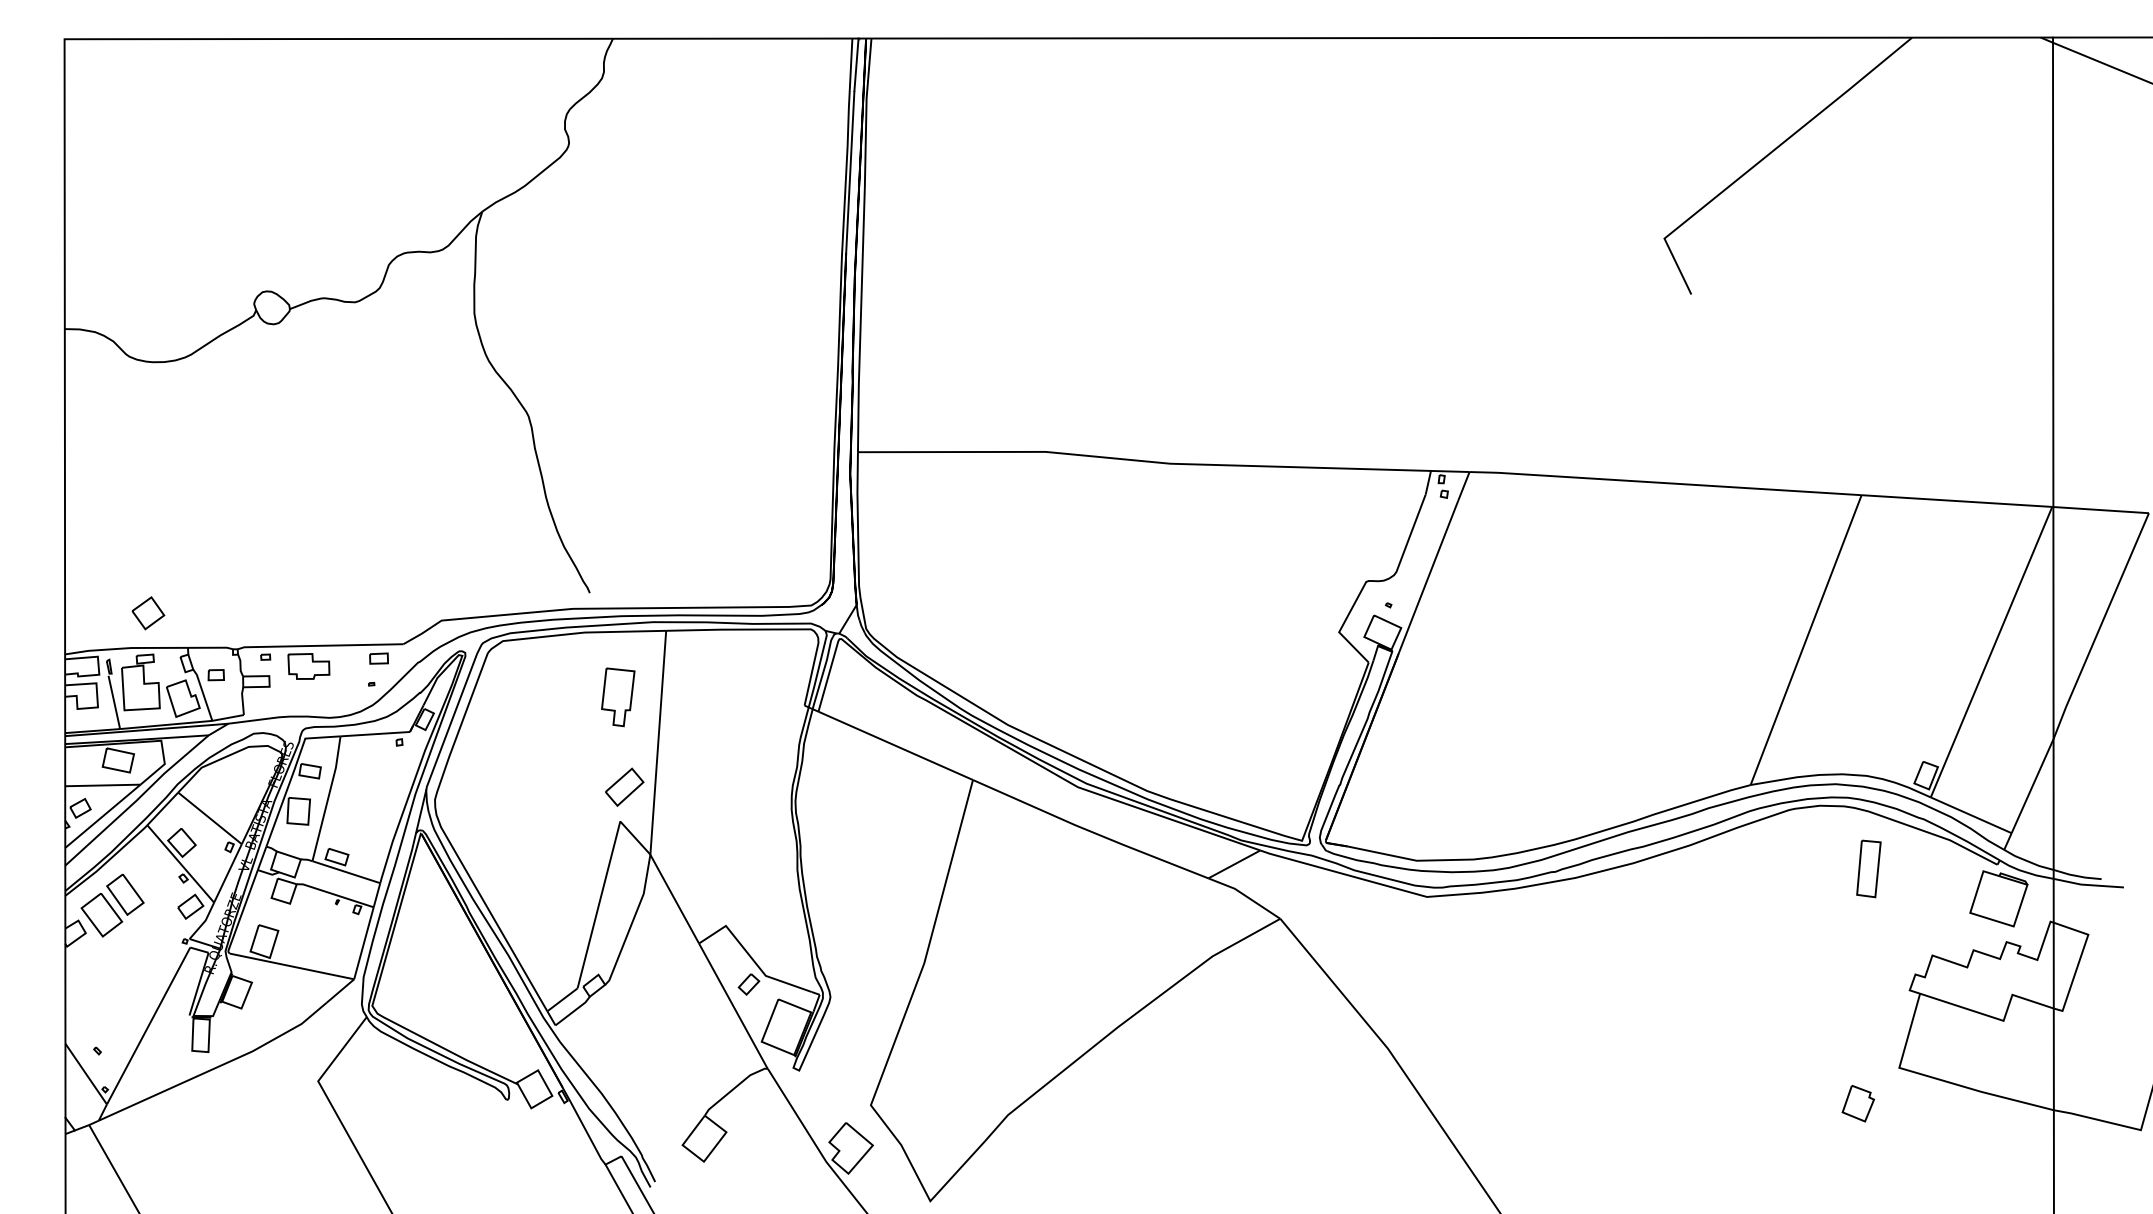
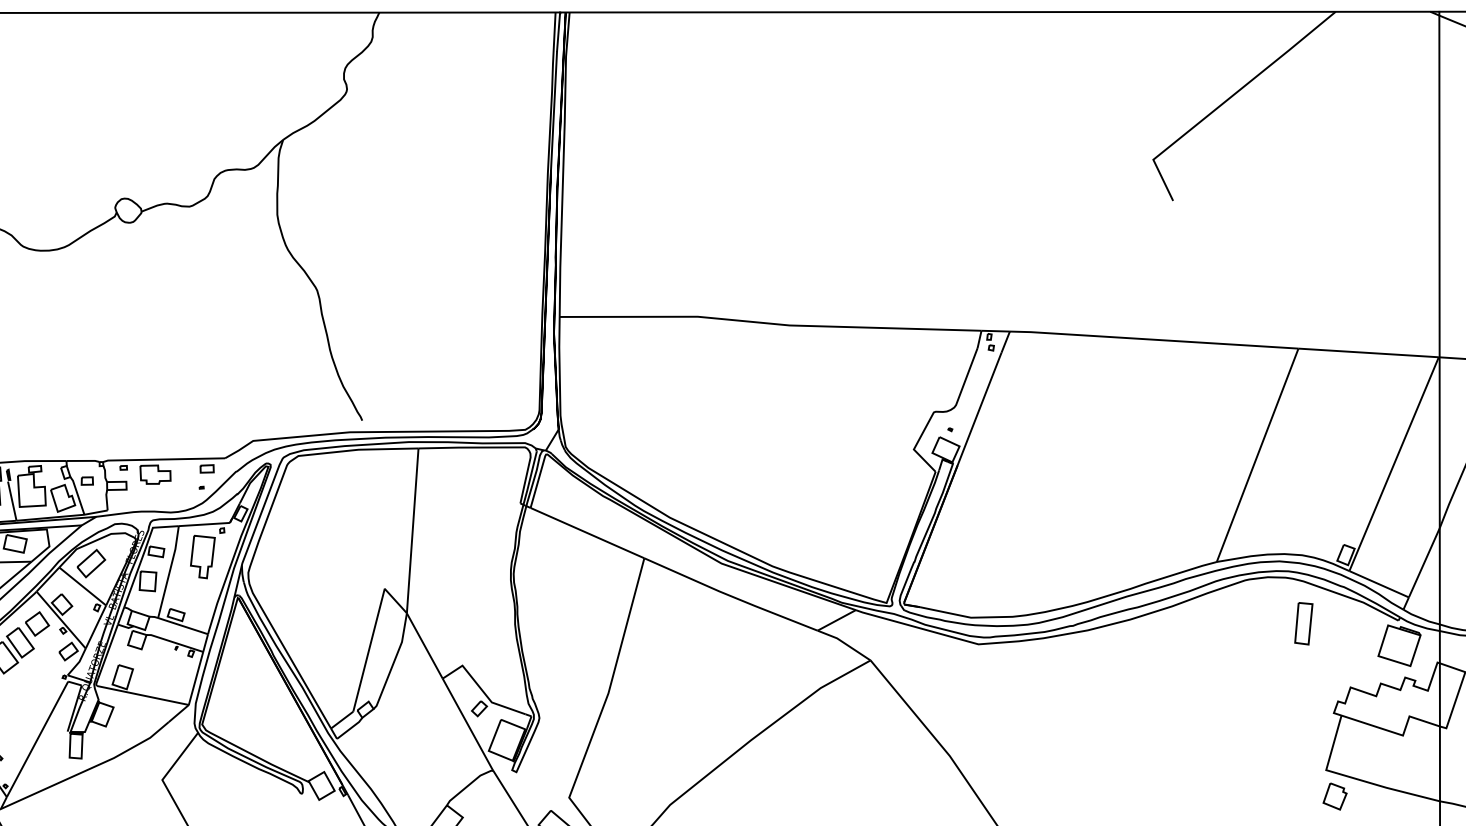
part: (148, 613) -> (37, 624), moved
part: (618, 697) -> (203, 557), moved
part: (624, 786) -> (91, 563), moved
part: (1858, 1103) -> (1335, 796), moved

